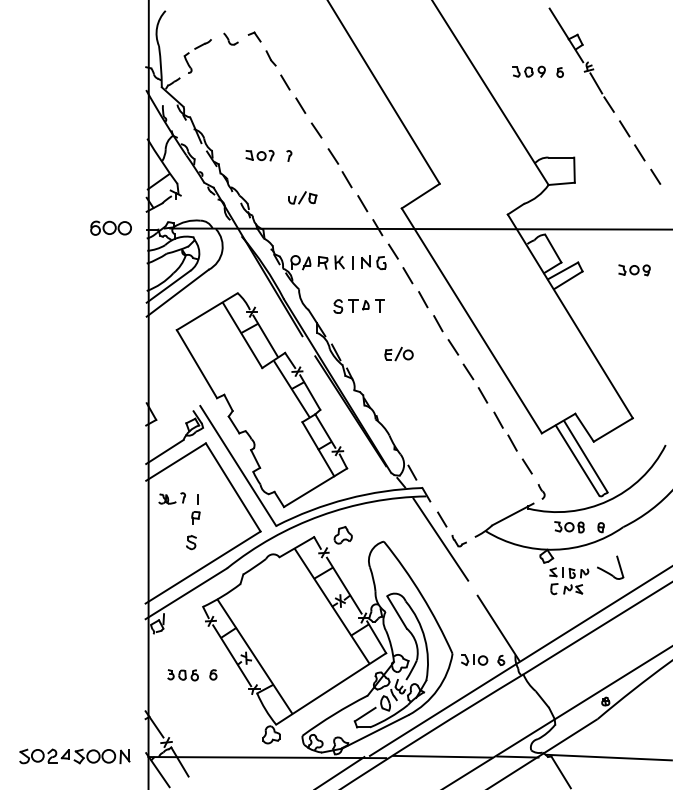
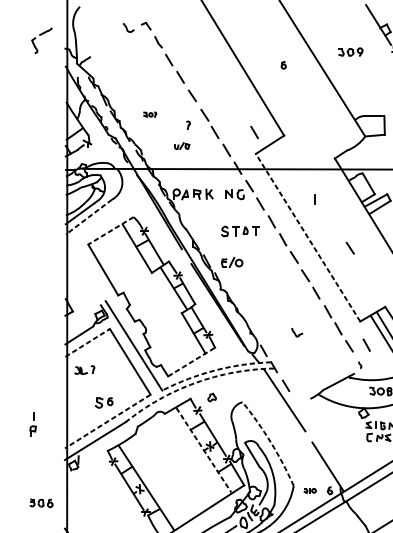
part: (196, 49) -> (41, 35), moved
part: (559, 72) -> (283, 65), moved
part: (259, 155) -> (149, 114), size x0.6
part: (289, 155) -> (188, 124), moved
line: (399, 179) -> (254, 132), added
part: (302, 197) -> (181, 145), size x0.7
part: (110, 227) -> (38, 168), removed
line: (352, 262) -> (314, 198), moved
line: (177, 293) -> (88, 217), solid -> dashed
part: (358, 306) -> (240, 231), moved
line: (207, 311) -> (111, 230), solid -> dashed
line: (471, 320) -> (307, 237), solid -> dashed
line: (528, 334) -> (350, 247), added
part: (398, 353) -> (231, 262), moved
line: (176, 461) -> (87, 342), solid -> dashed
line: (550, 464) -> (366, 344), added
line: (315, 487) -> (191, 361), solid -> dashed
part: (541, 491) -> (359, 364), size x0.6
arc: (347, 498) -> (215, 370), solid -> dashed
part: (195, 509) -> (32, 424), moved
arc: (320, 515) -> (195, 382), solid -> dashed
part: (342, 535) -> (211, 397), size x0.6
part: (458, 541) -> (296, 332), moved
line: (203, 567) -> (108, 421), solid -> dashed
arc: (421, 595) -> (270, 442), solid -> dashed
line: (332, 606) -> (204, 450), solid -> dashed
part: (474, 660) -> (310, 490), size x0.6
part: (213, 674) -> (110, 401), moved
part: (182, 675) -> (41, 503), moved

